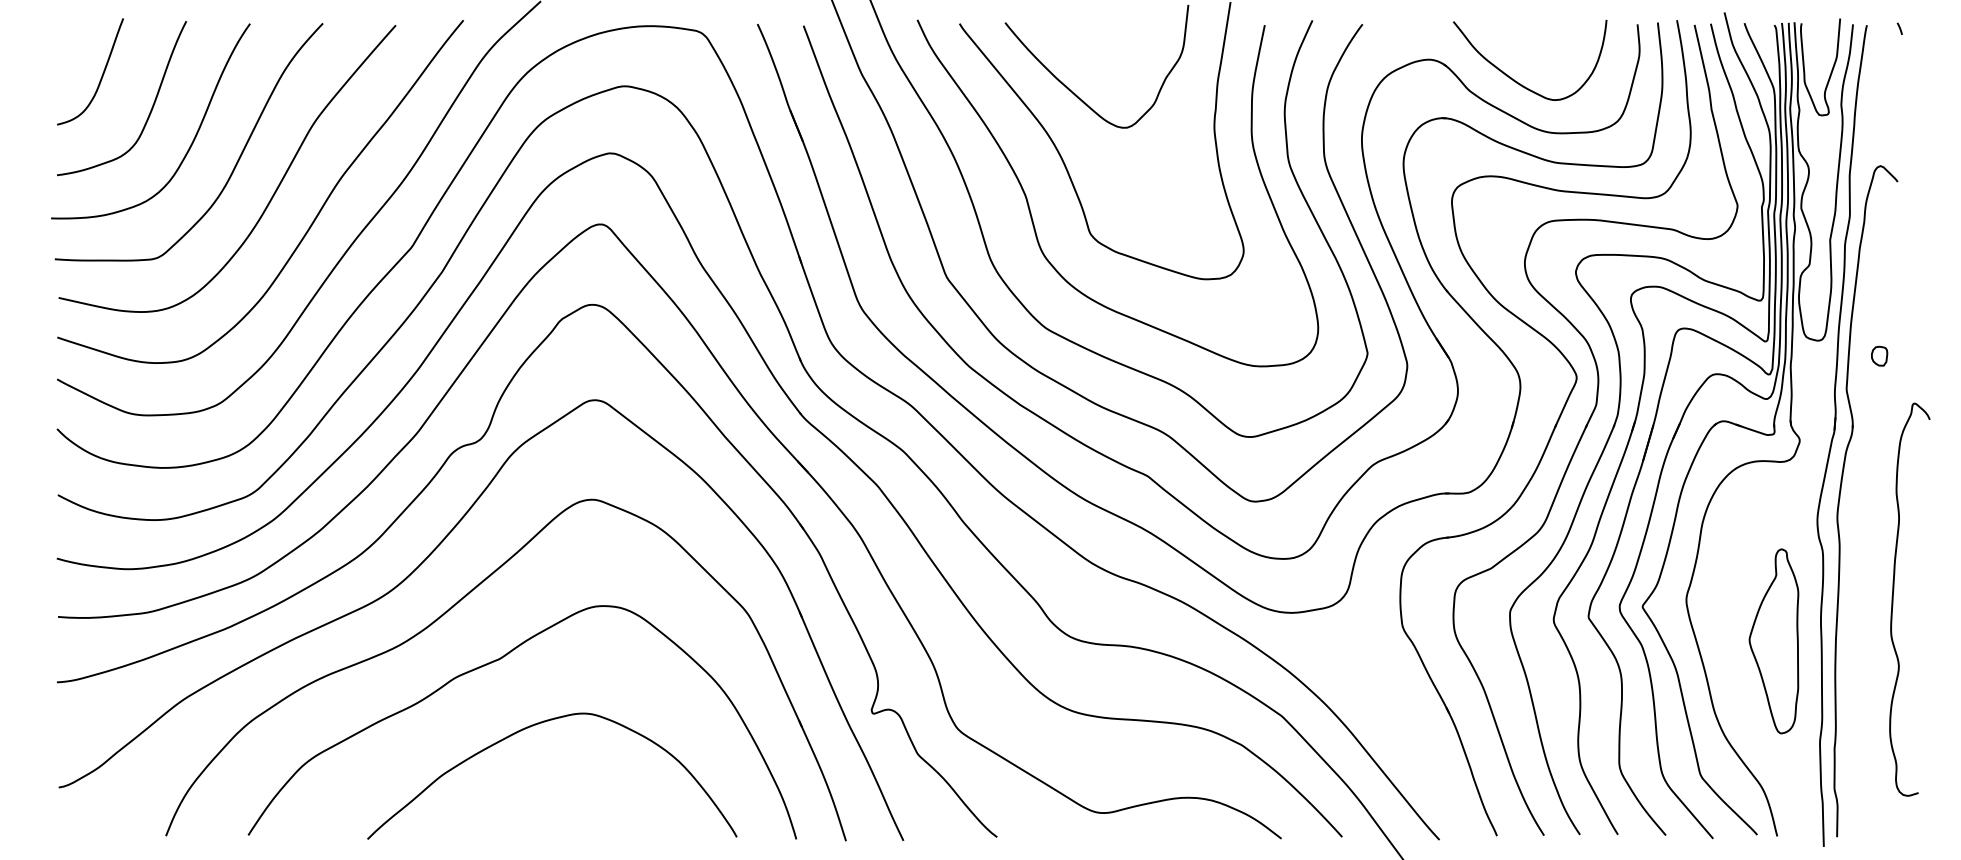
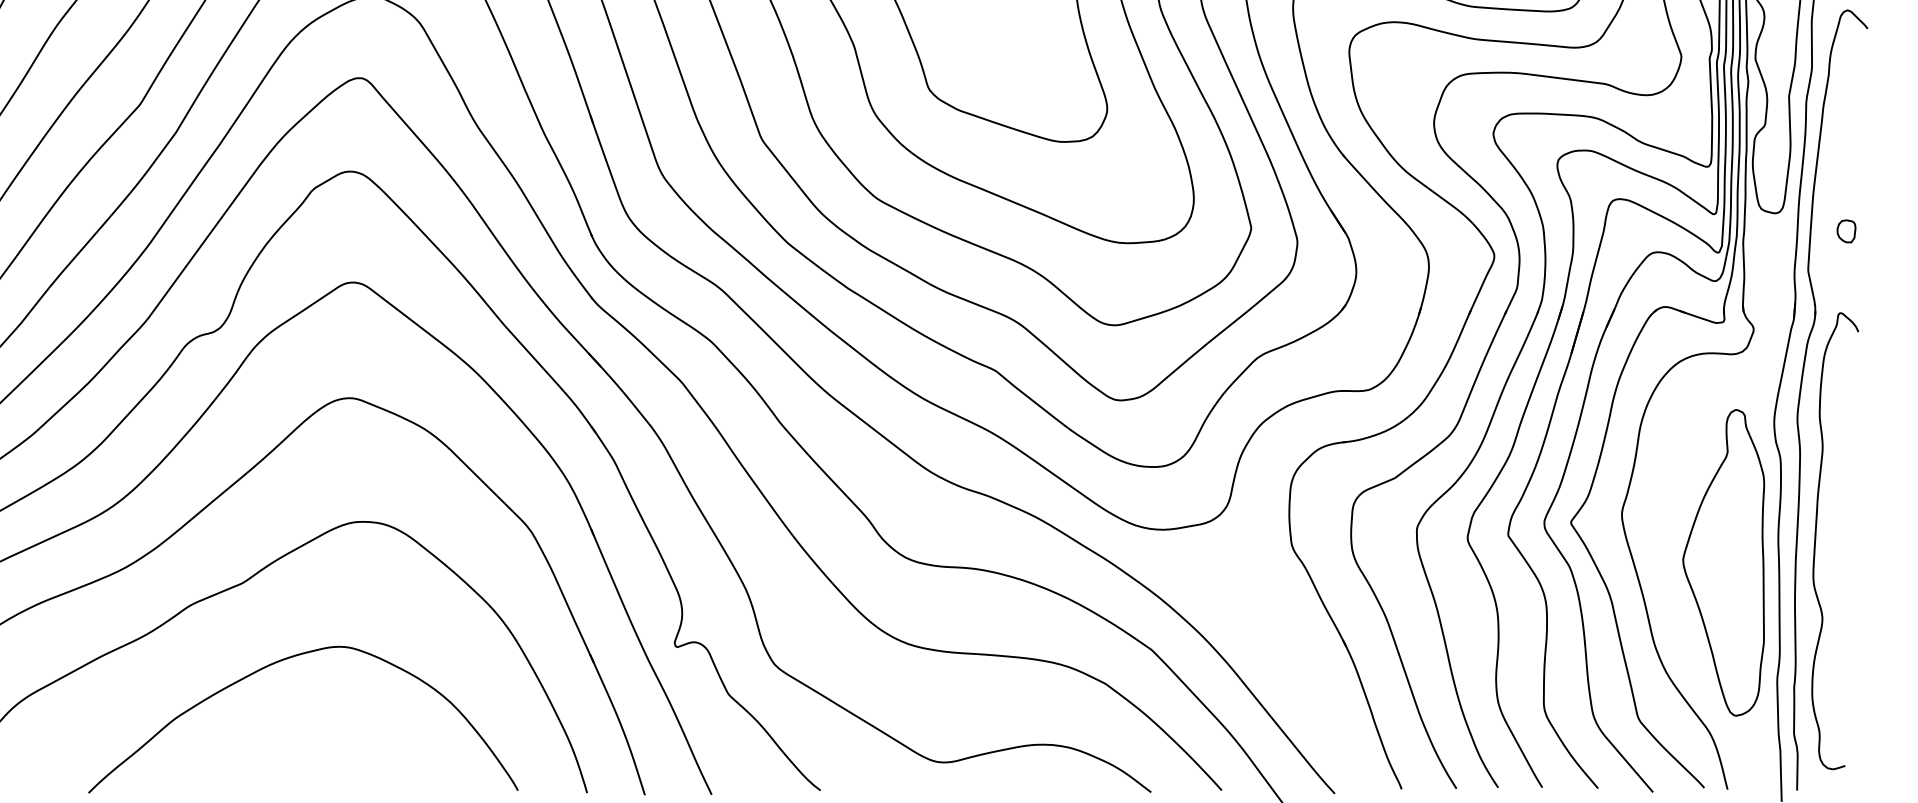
curve: (1893, 599) -> (1816, 540), moved
part: (1773, 641) -> (1723, 563), size x1.43

